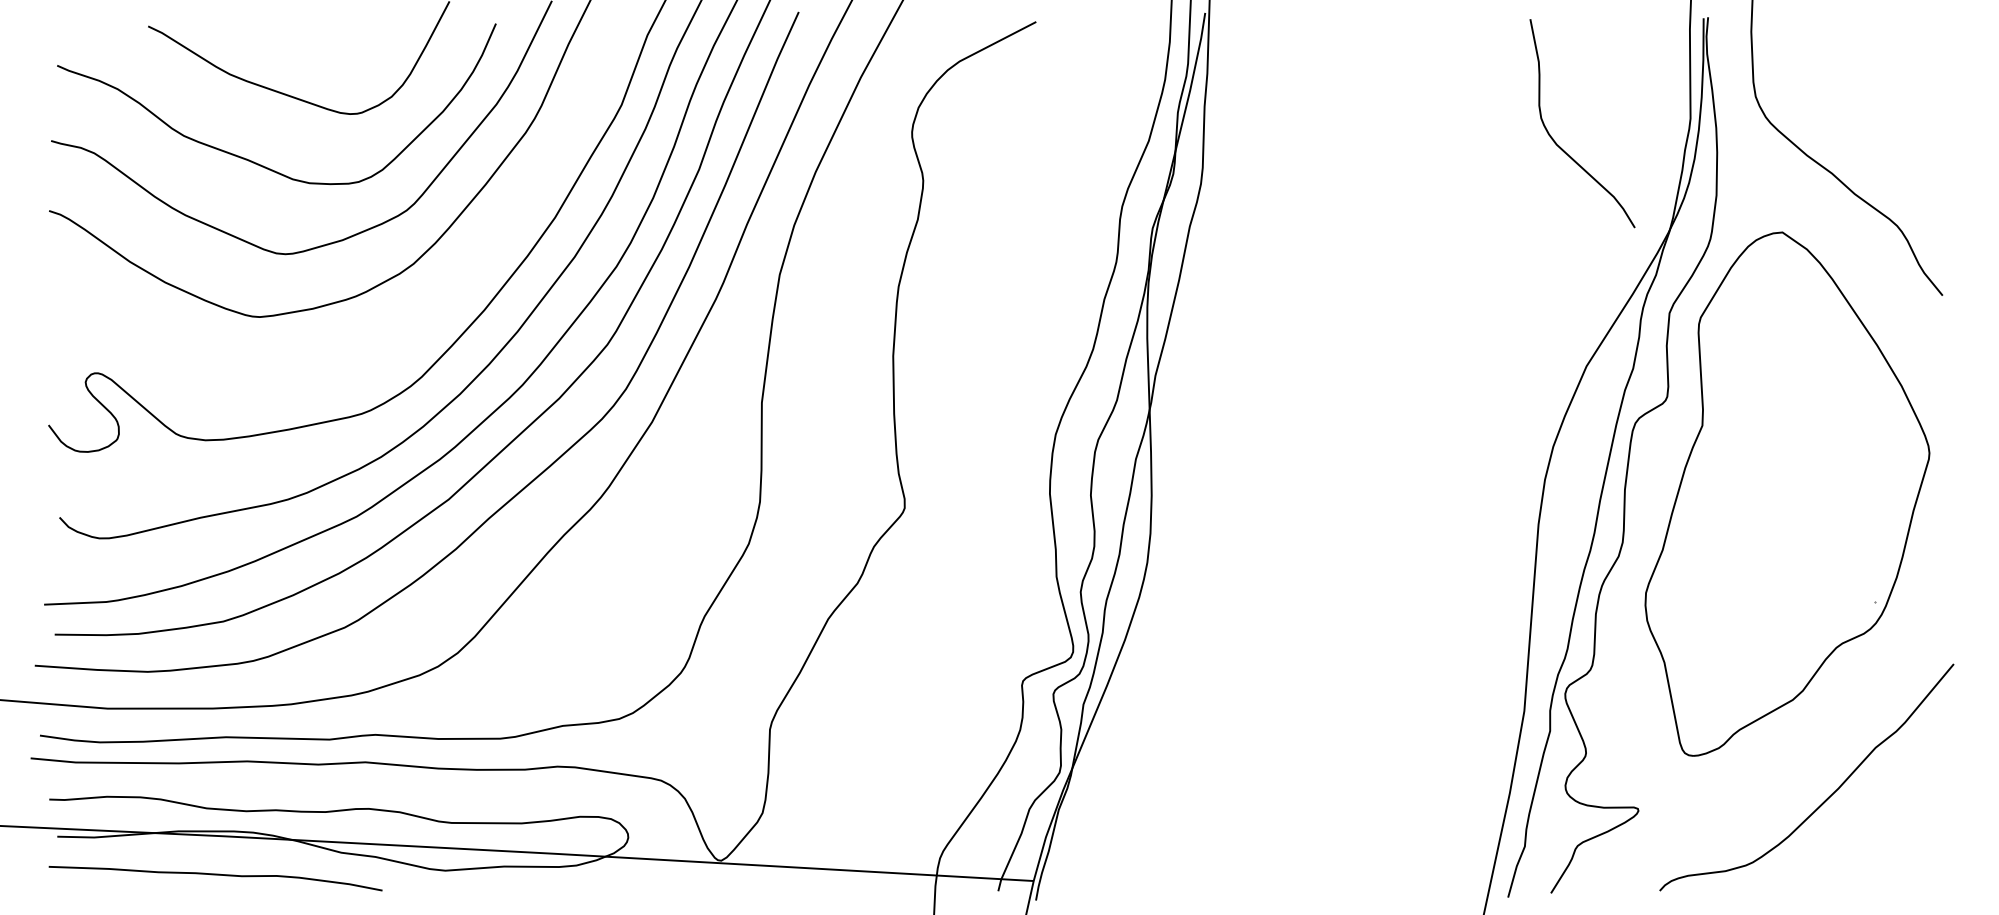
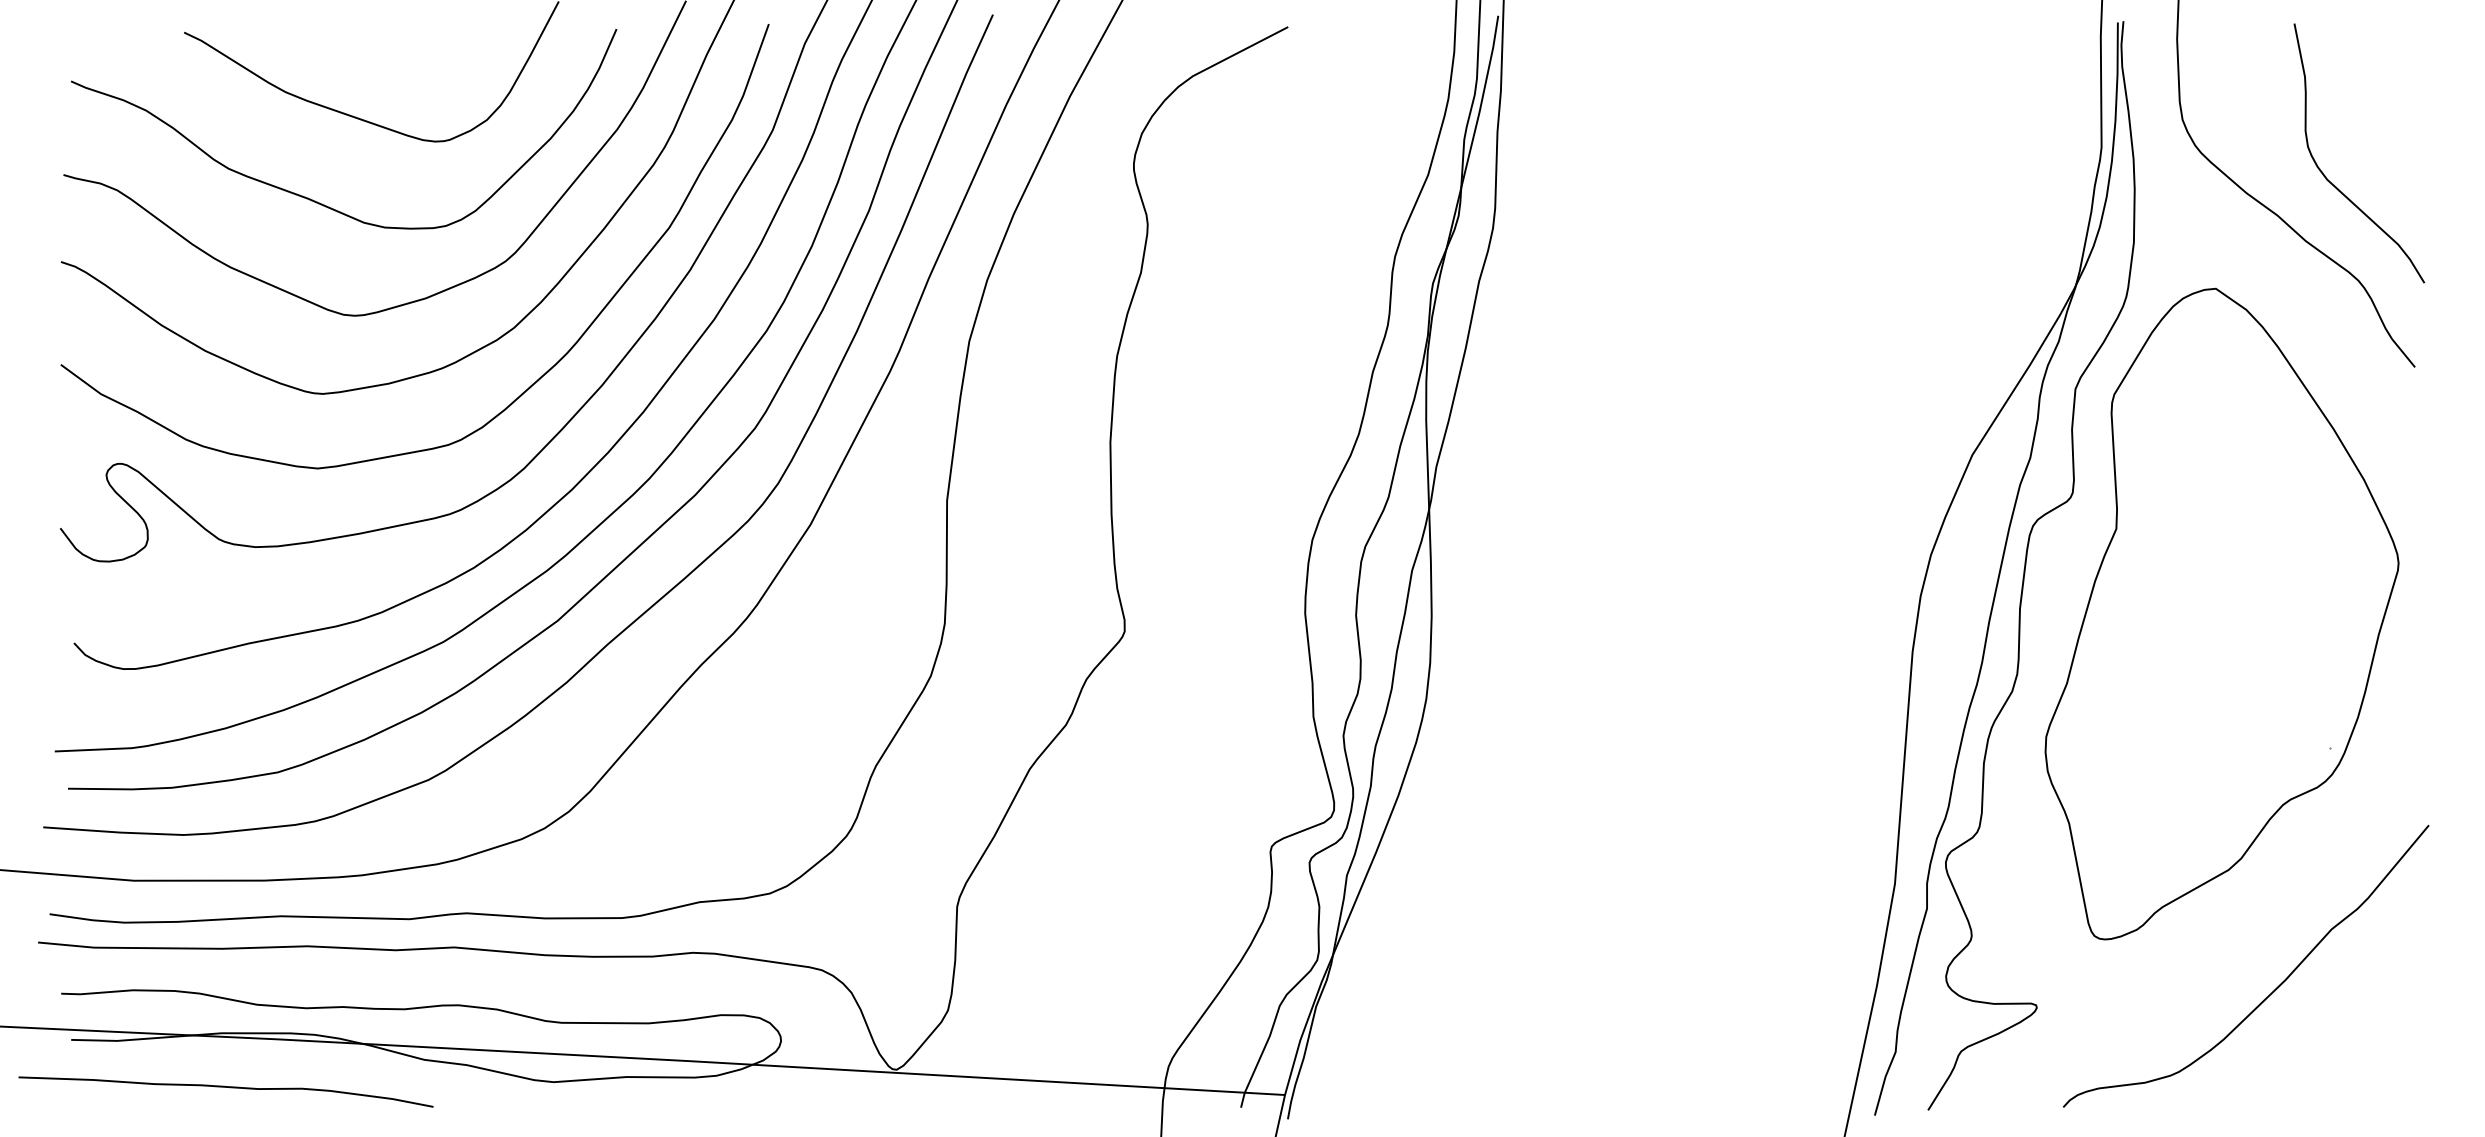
curve: (1563, 149) -> (2335, 185), moved
curve: (428, 308) -> (532, 383), added
curve: (215, 874) -> (225, 1087), moved

